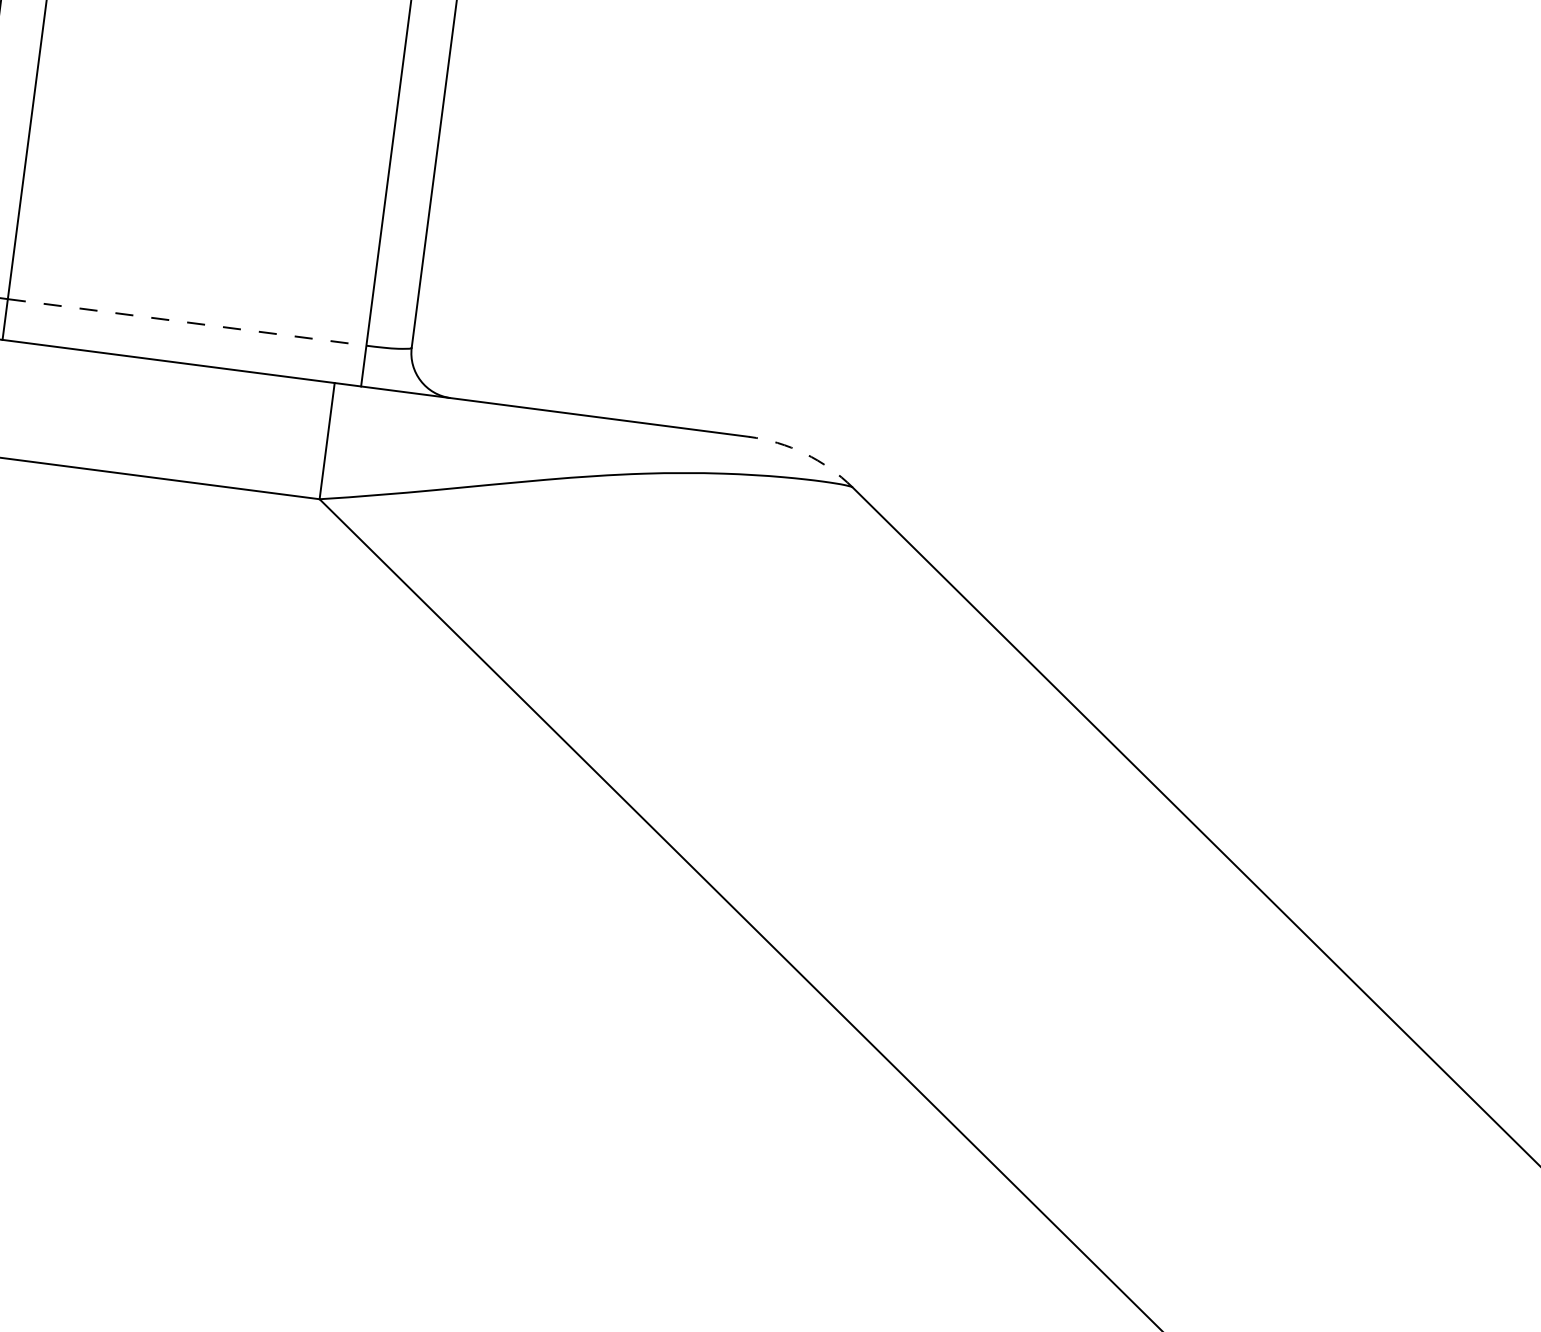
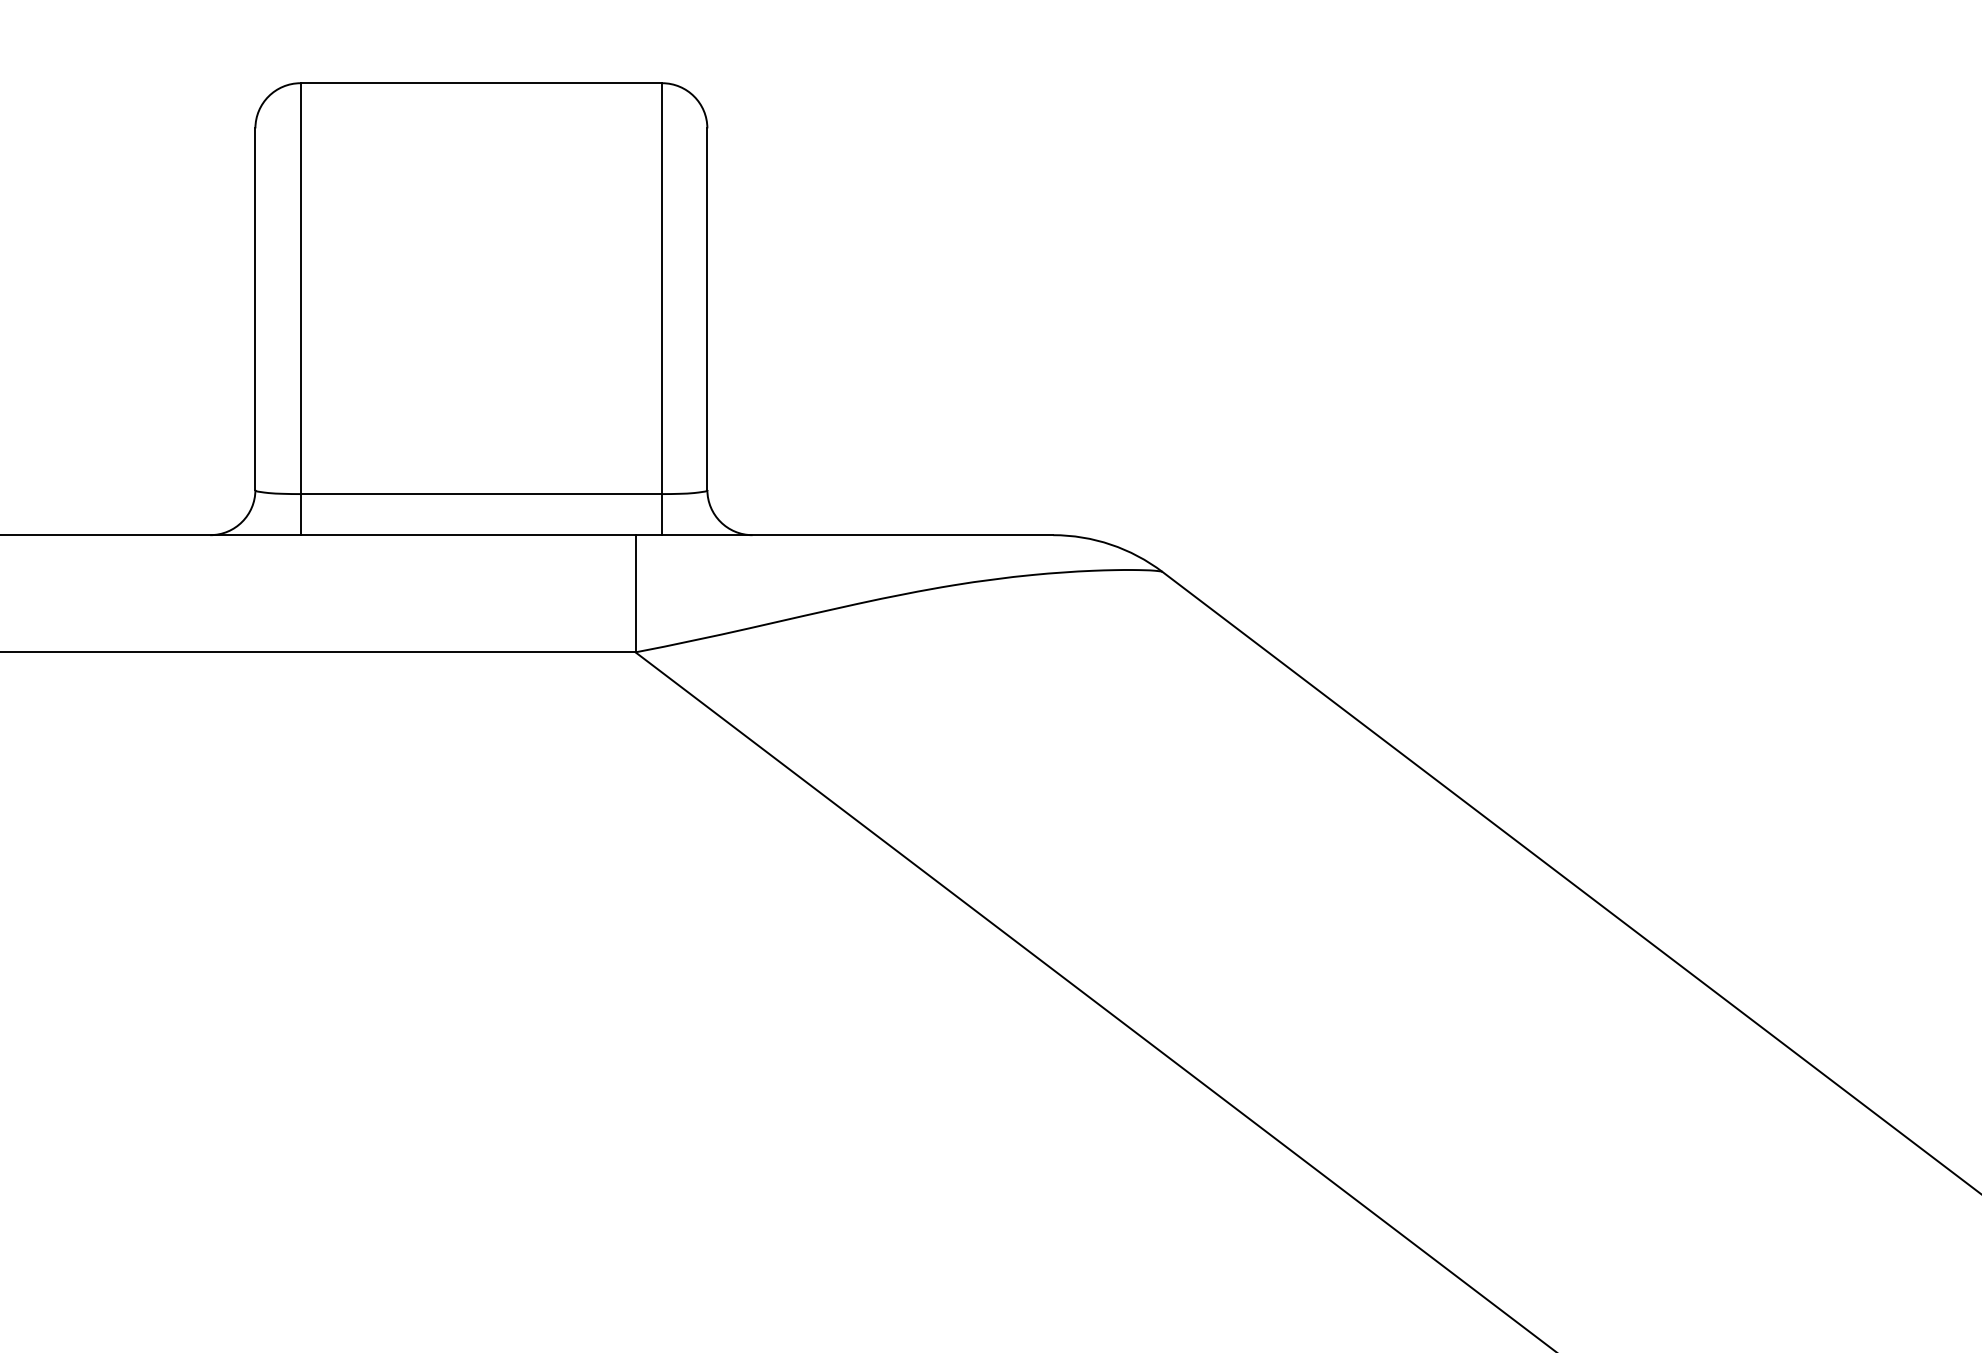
line: (187, 322) -> (481, 494), dashed -> solid
arc: (804, 453) -> (1110, 544), dashed -> solid

